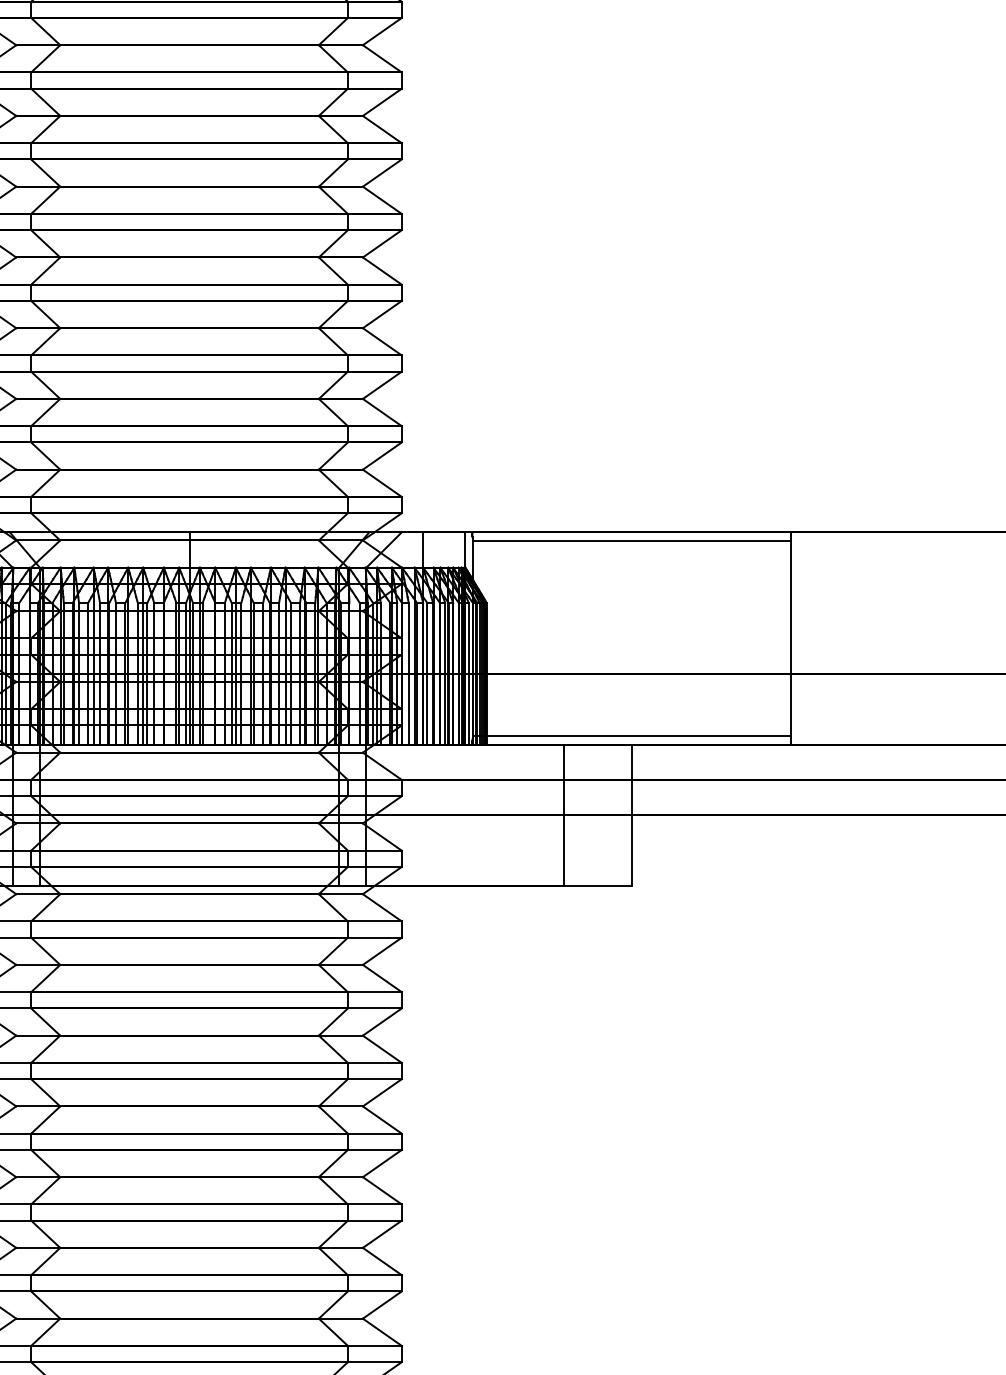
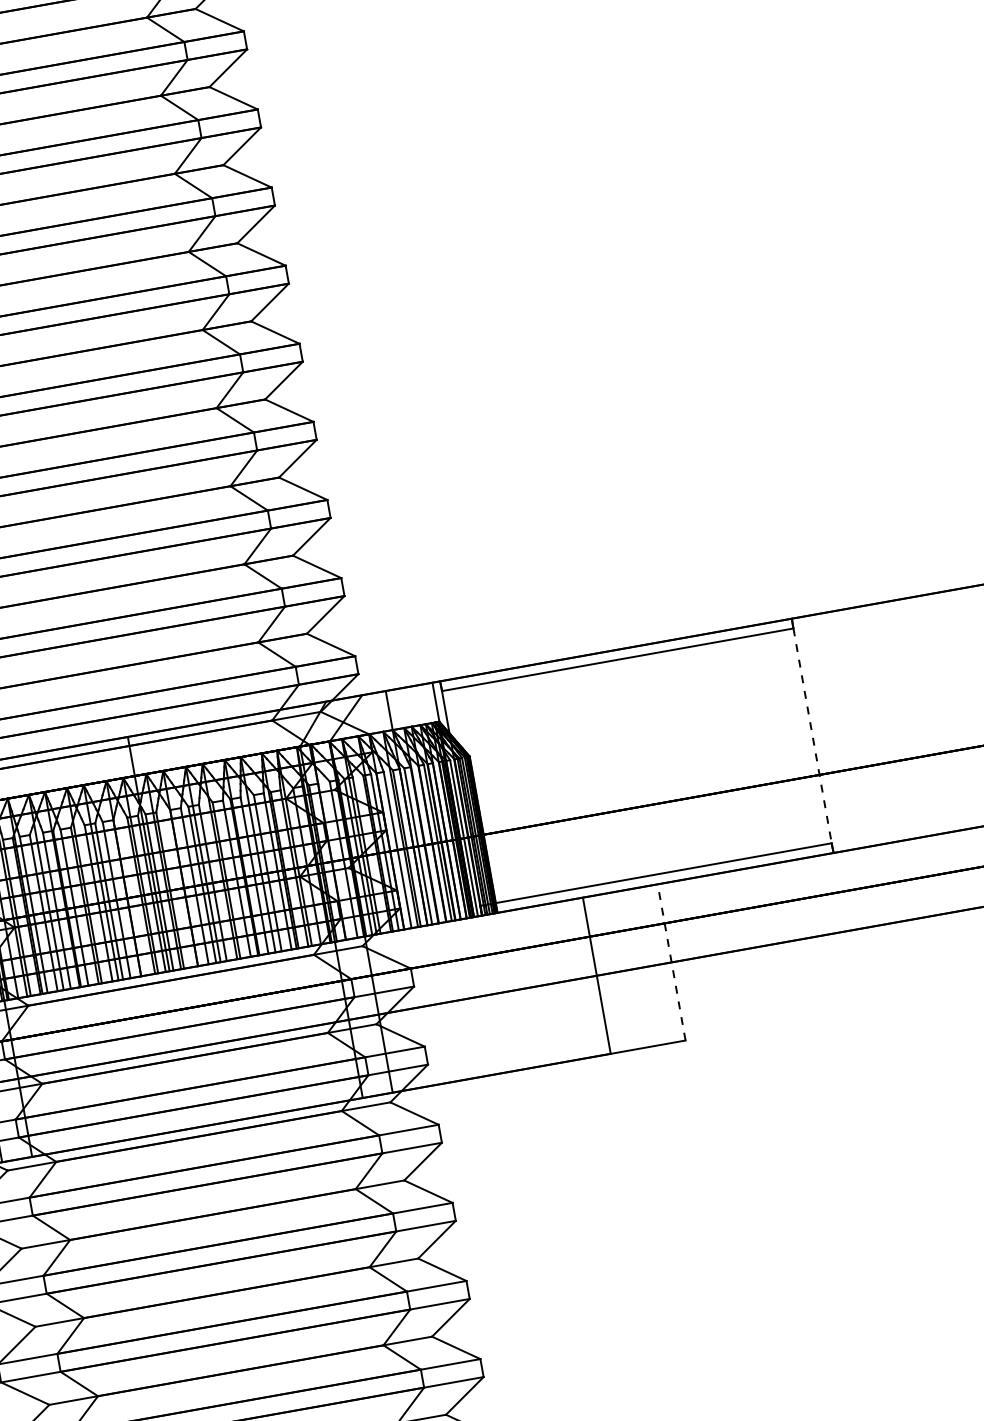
line: (790, 638) -> (812, 736), solid -> dashed
line: (631, 815) -> (671, 962), solid -> dashed

